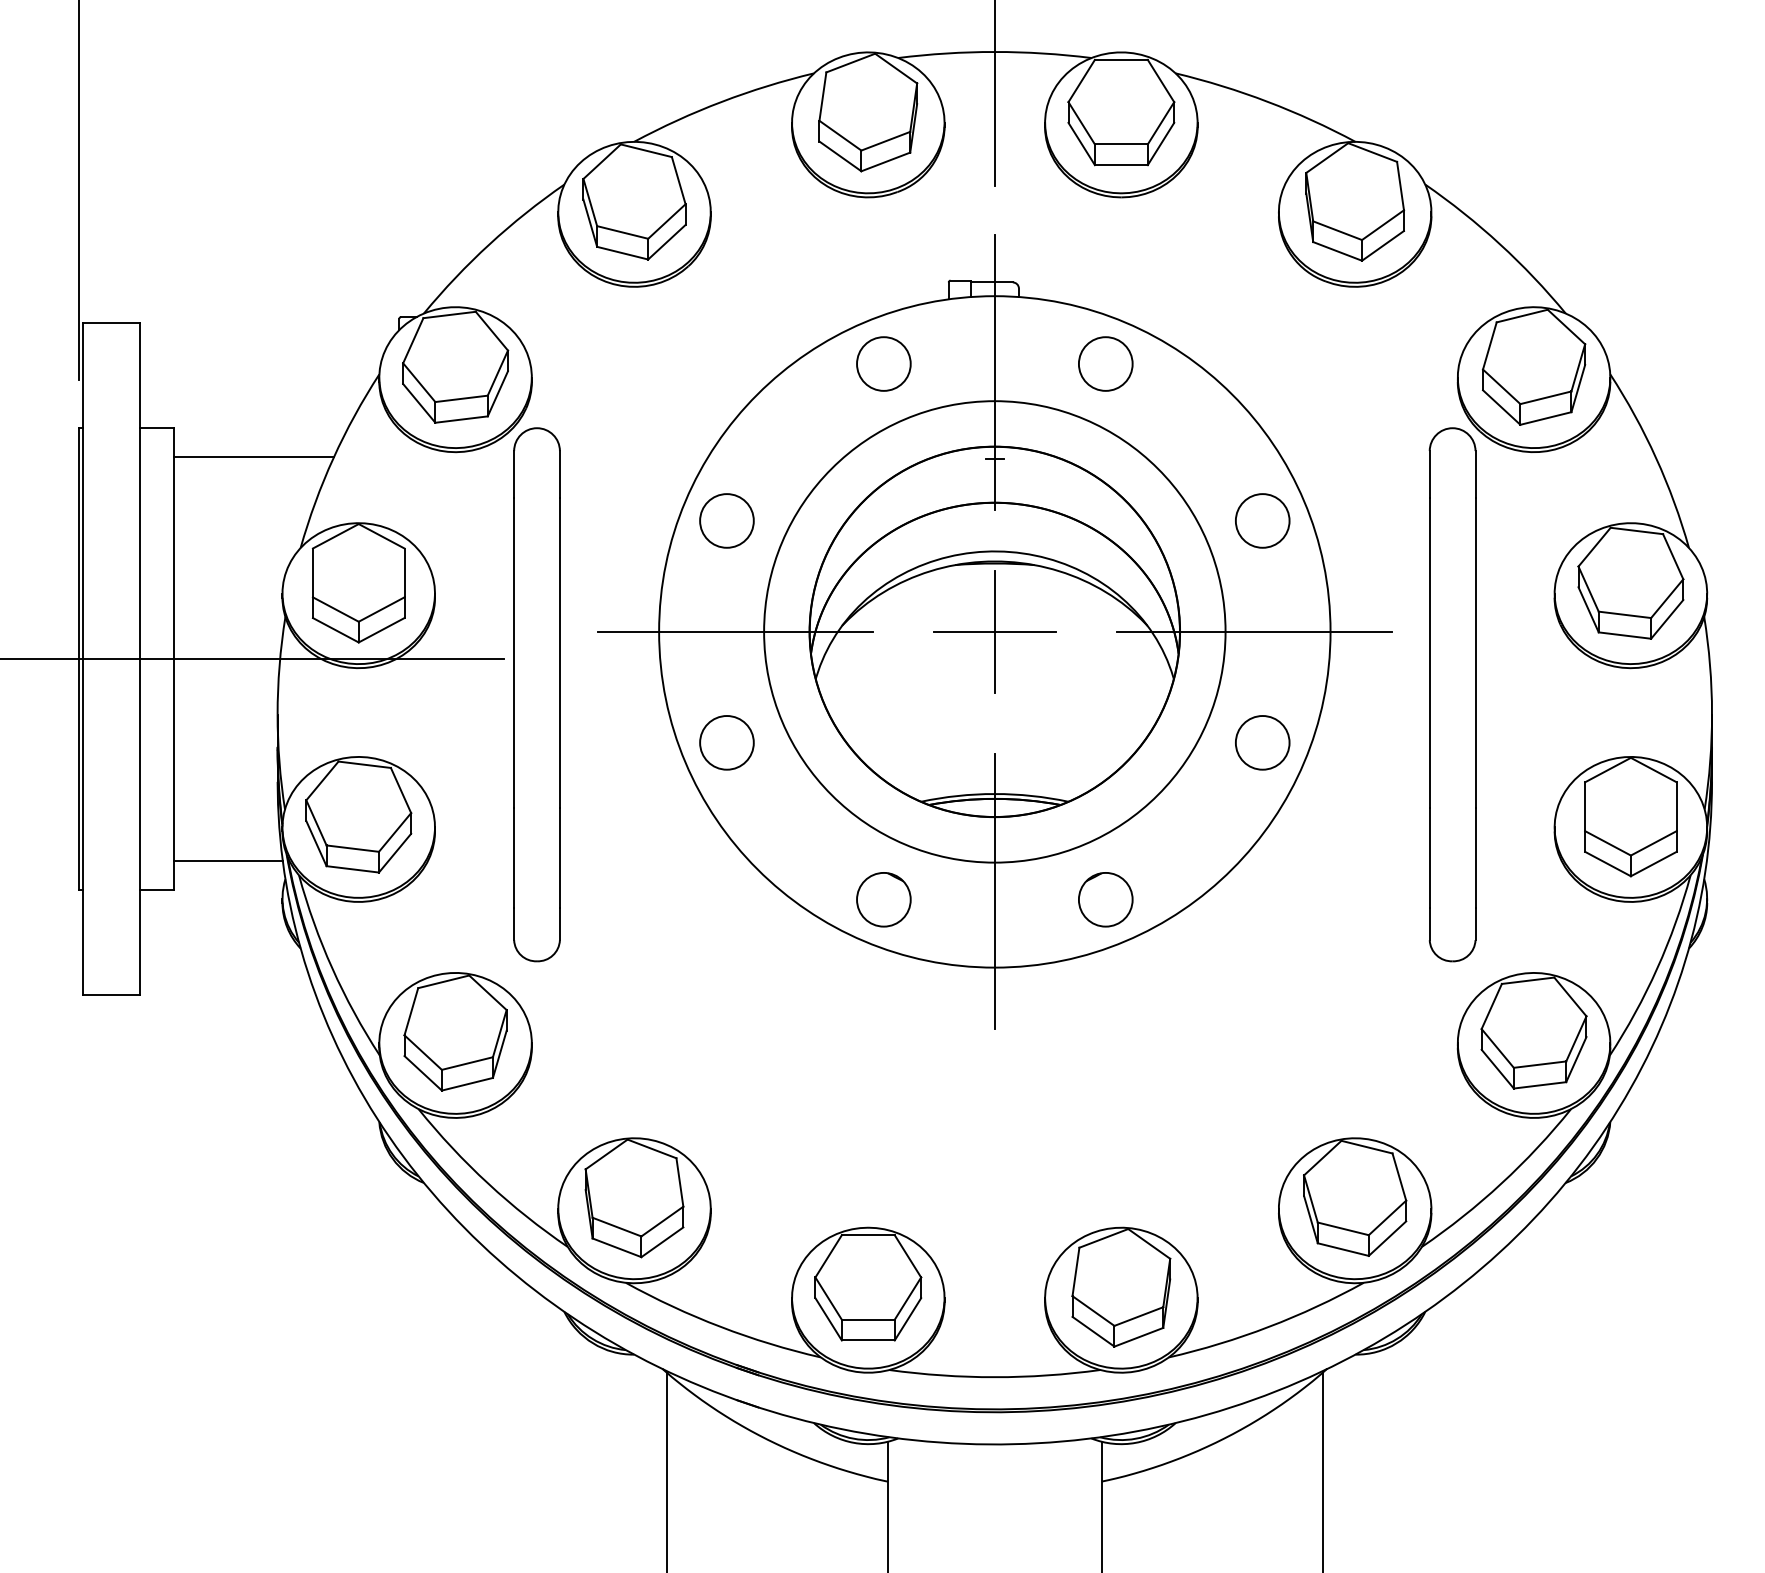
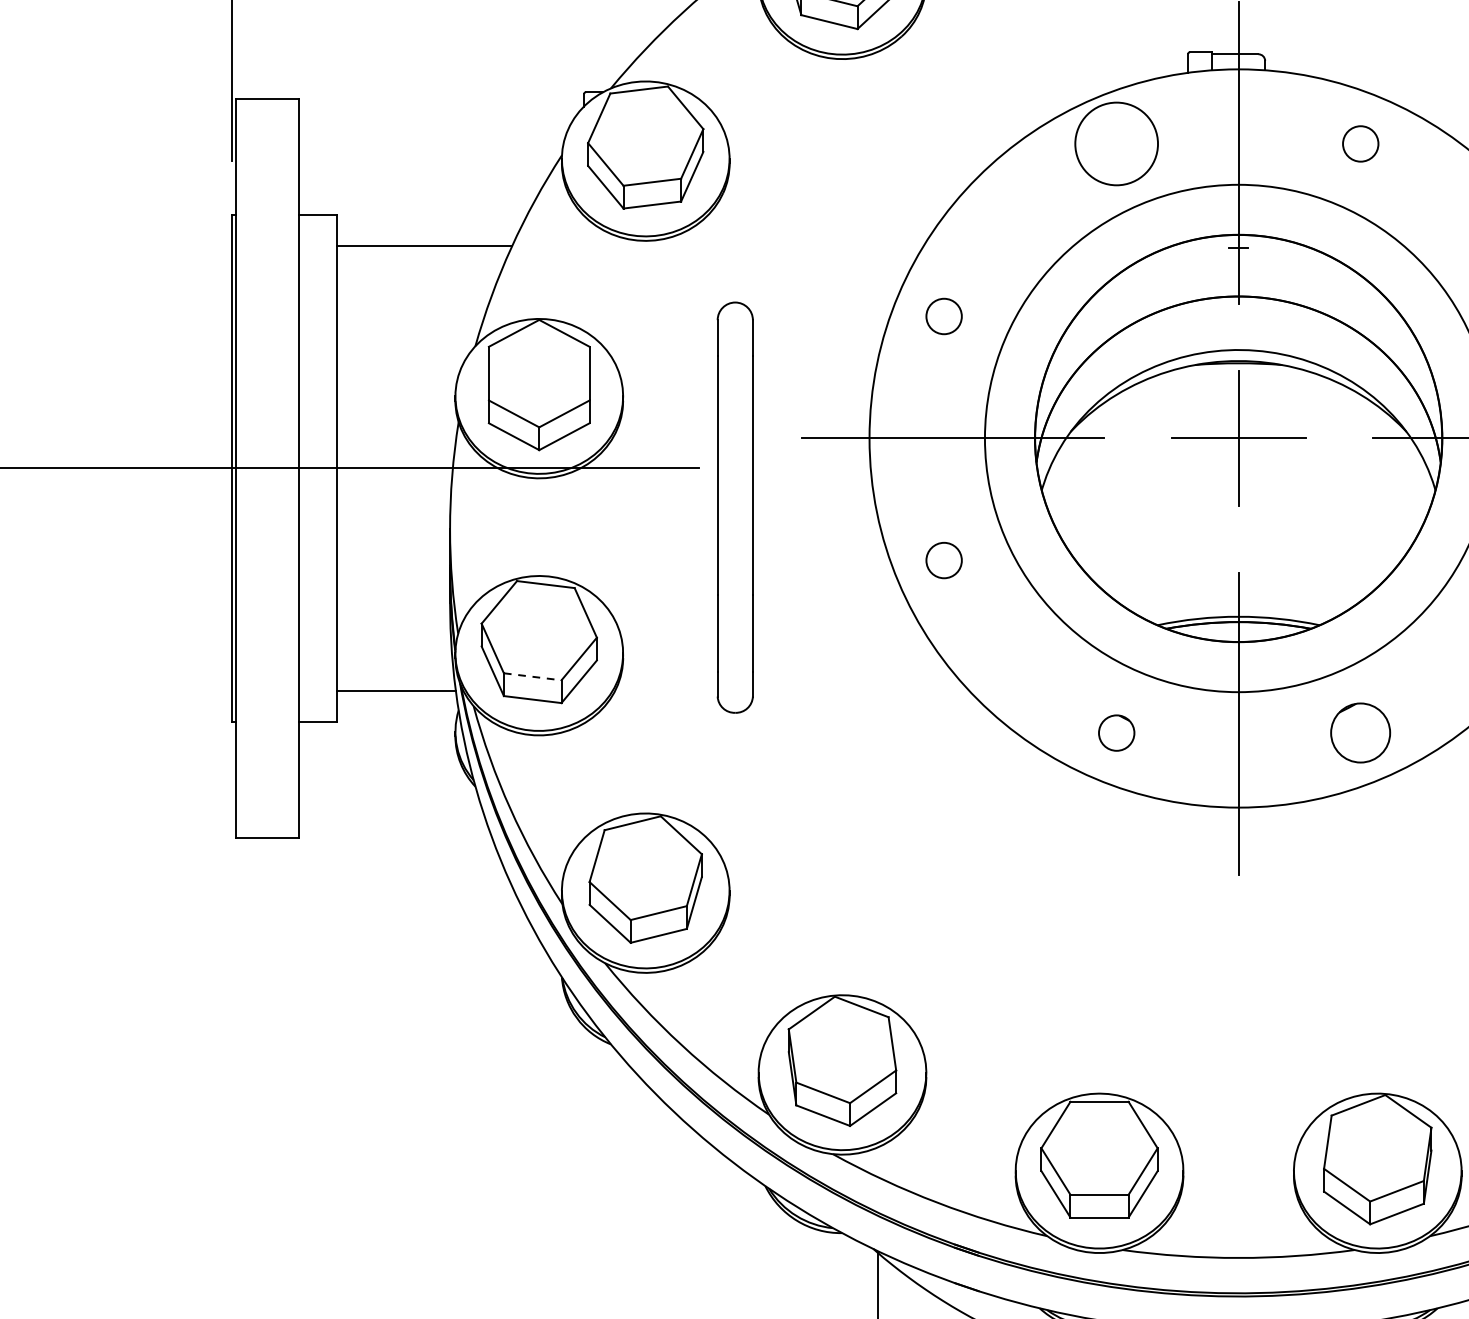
circle: (883, 363) -> (1116, 143), size x1.4
circle: (1105, 363) -> (1360, 143), size x0.6
circle: (726, 520) -> (943, 316), size x0.6
part: (536, 694) -> (734, 507), size x0.7
circle: (726, 742) -> (943, 560), size x0.6
line: (353, 848) -> (533, 676), solid -> dashed
circle: (883, 899) -> (1116, 732), size x0.6

